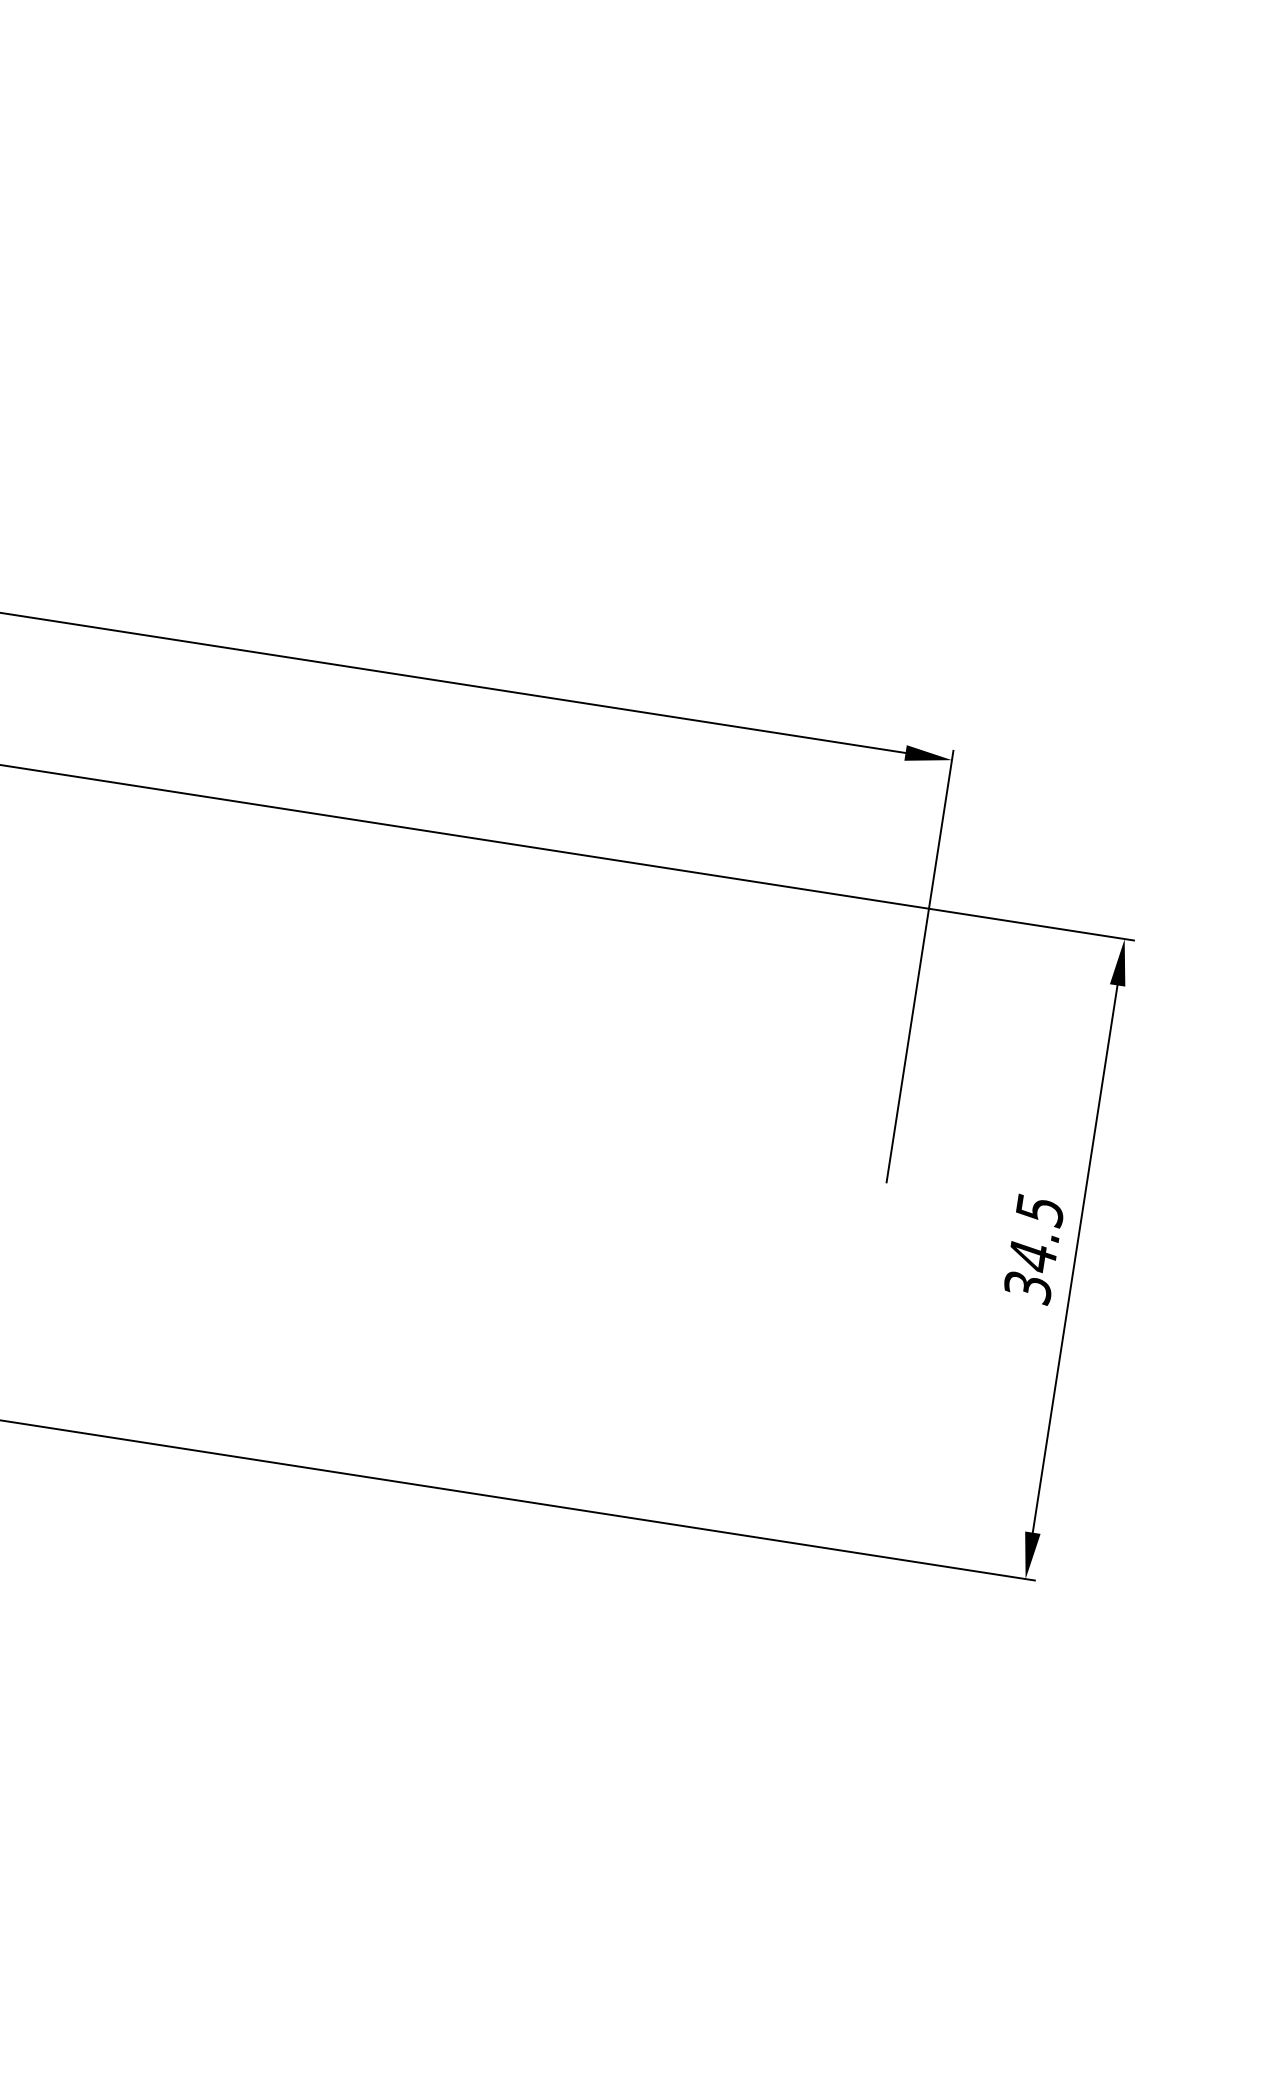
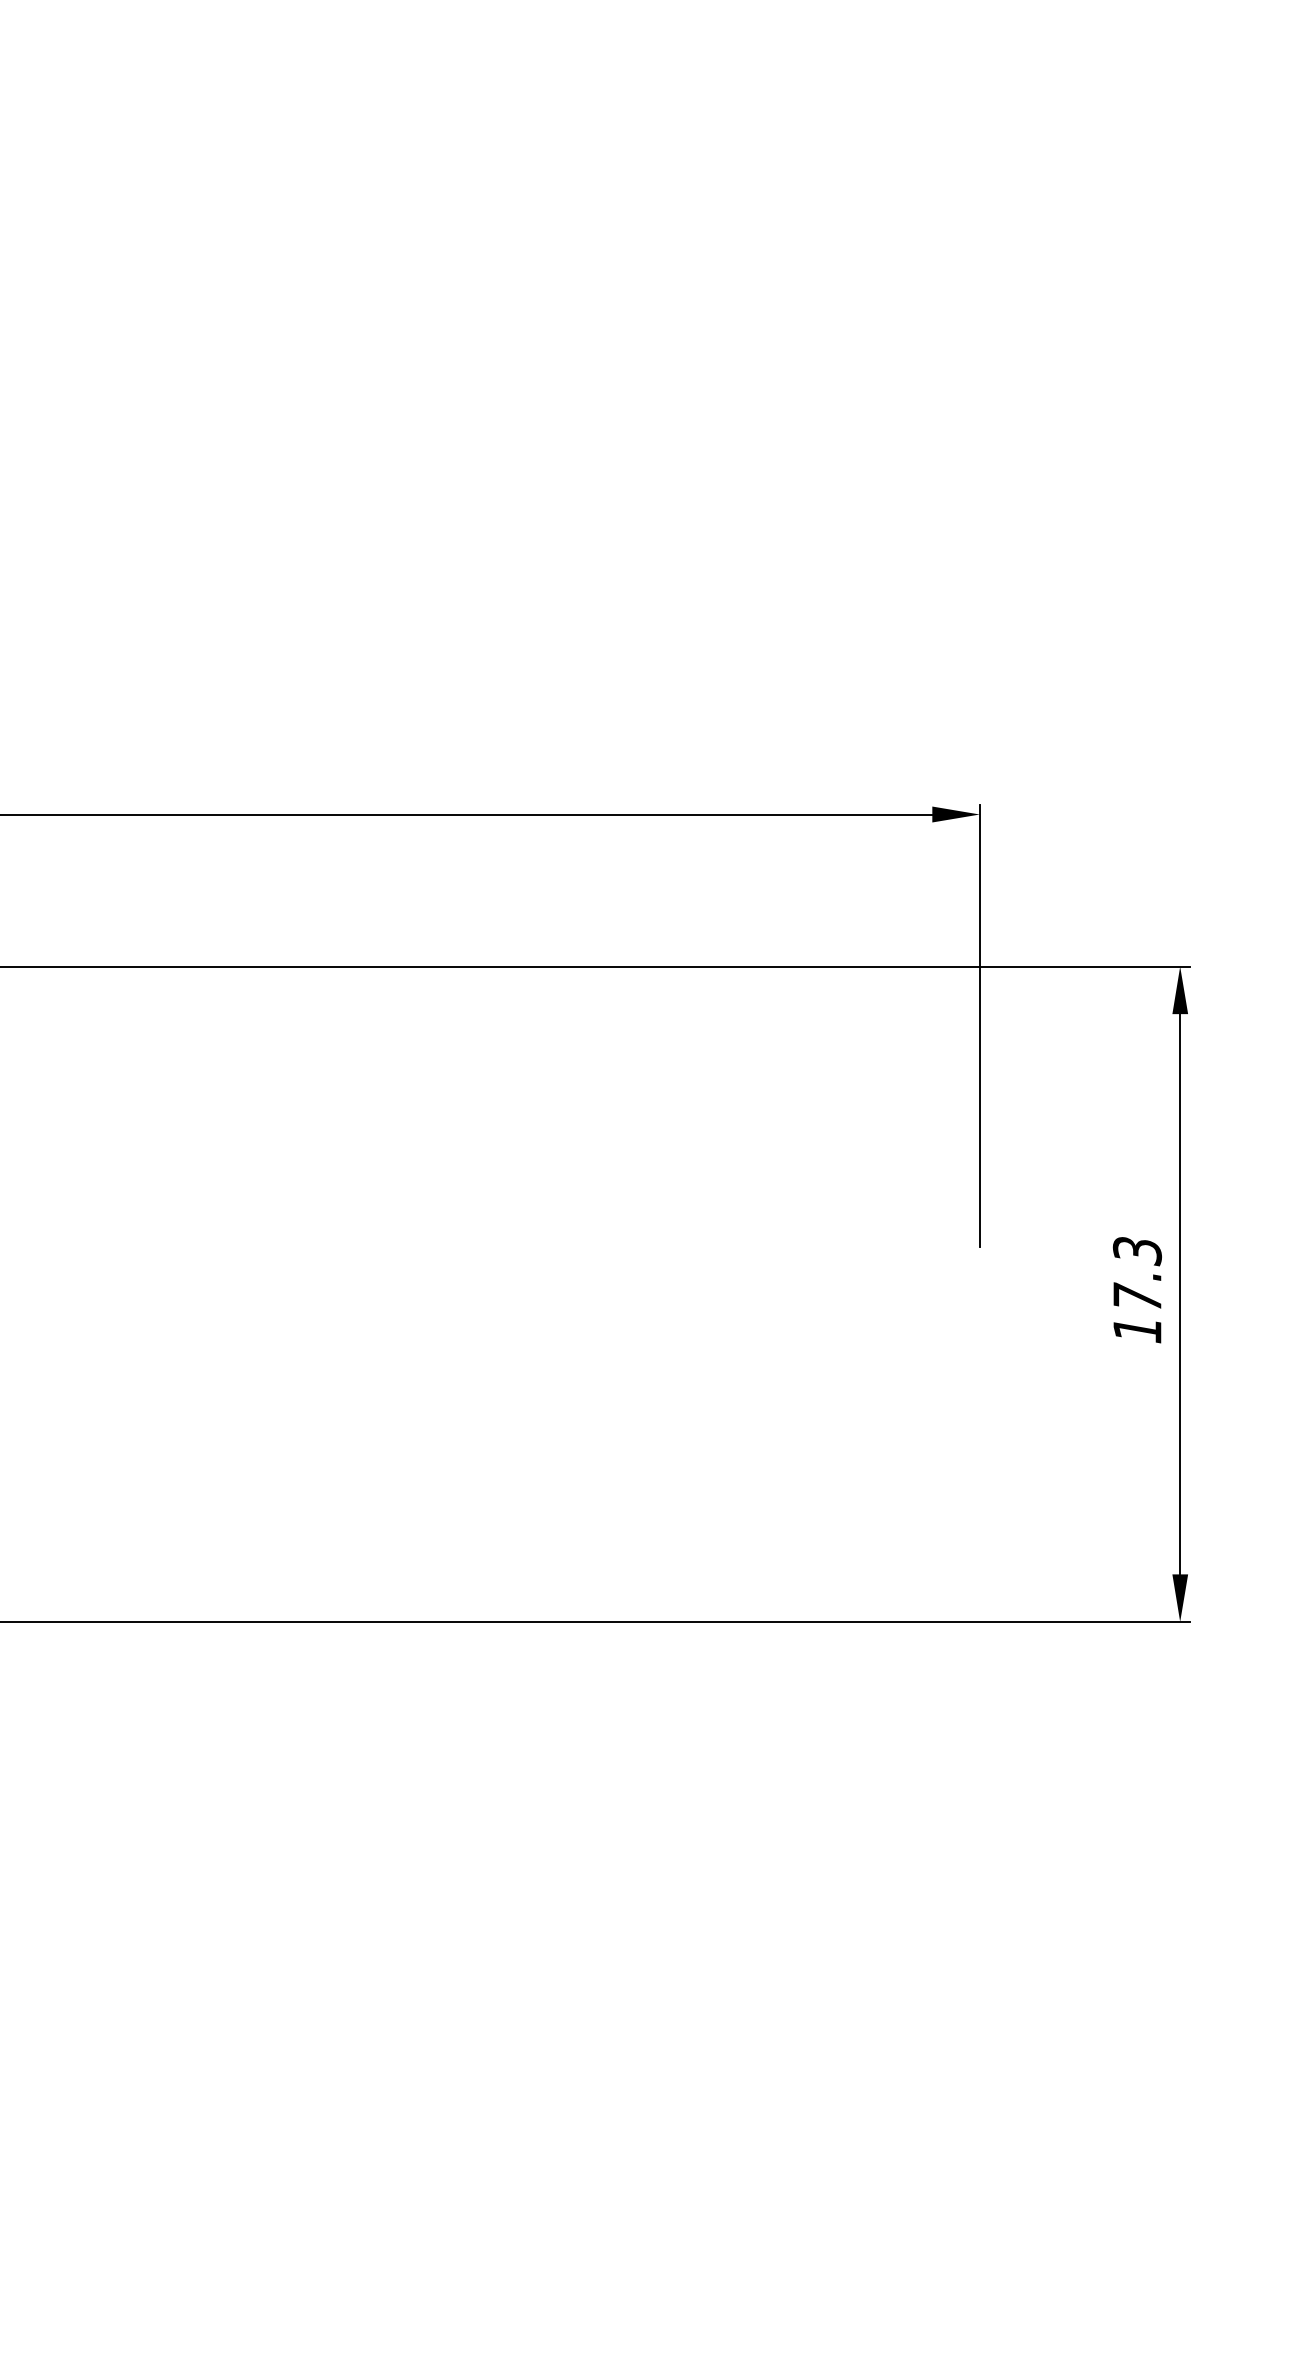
text: (1033, 1249) -> (1137, 1291), 34.5 -> 17.3

